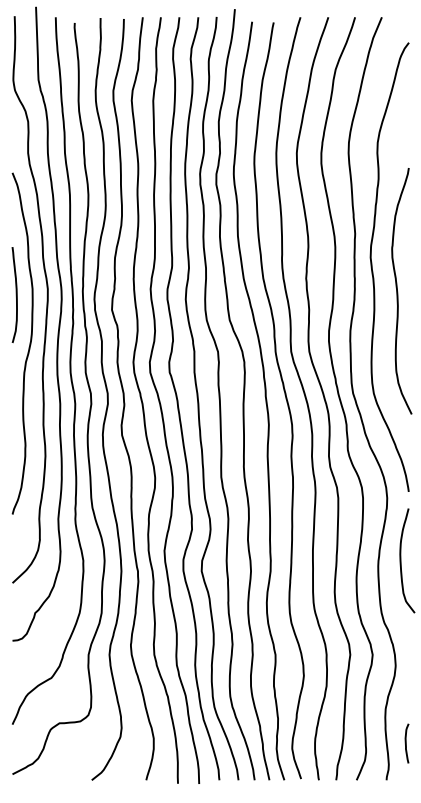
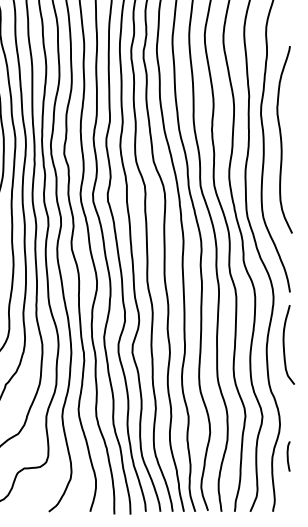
curve: (406, 743) -> (288, 456), moved

